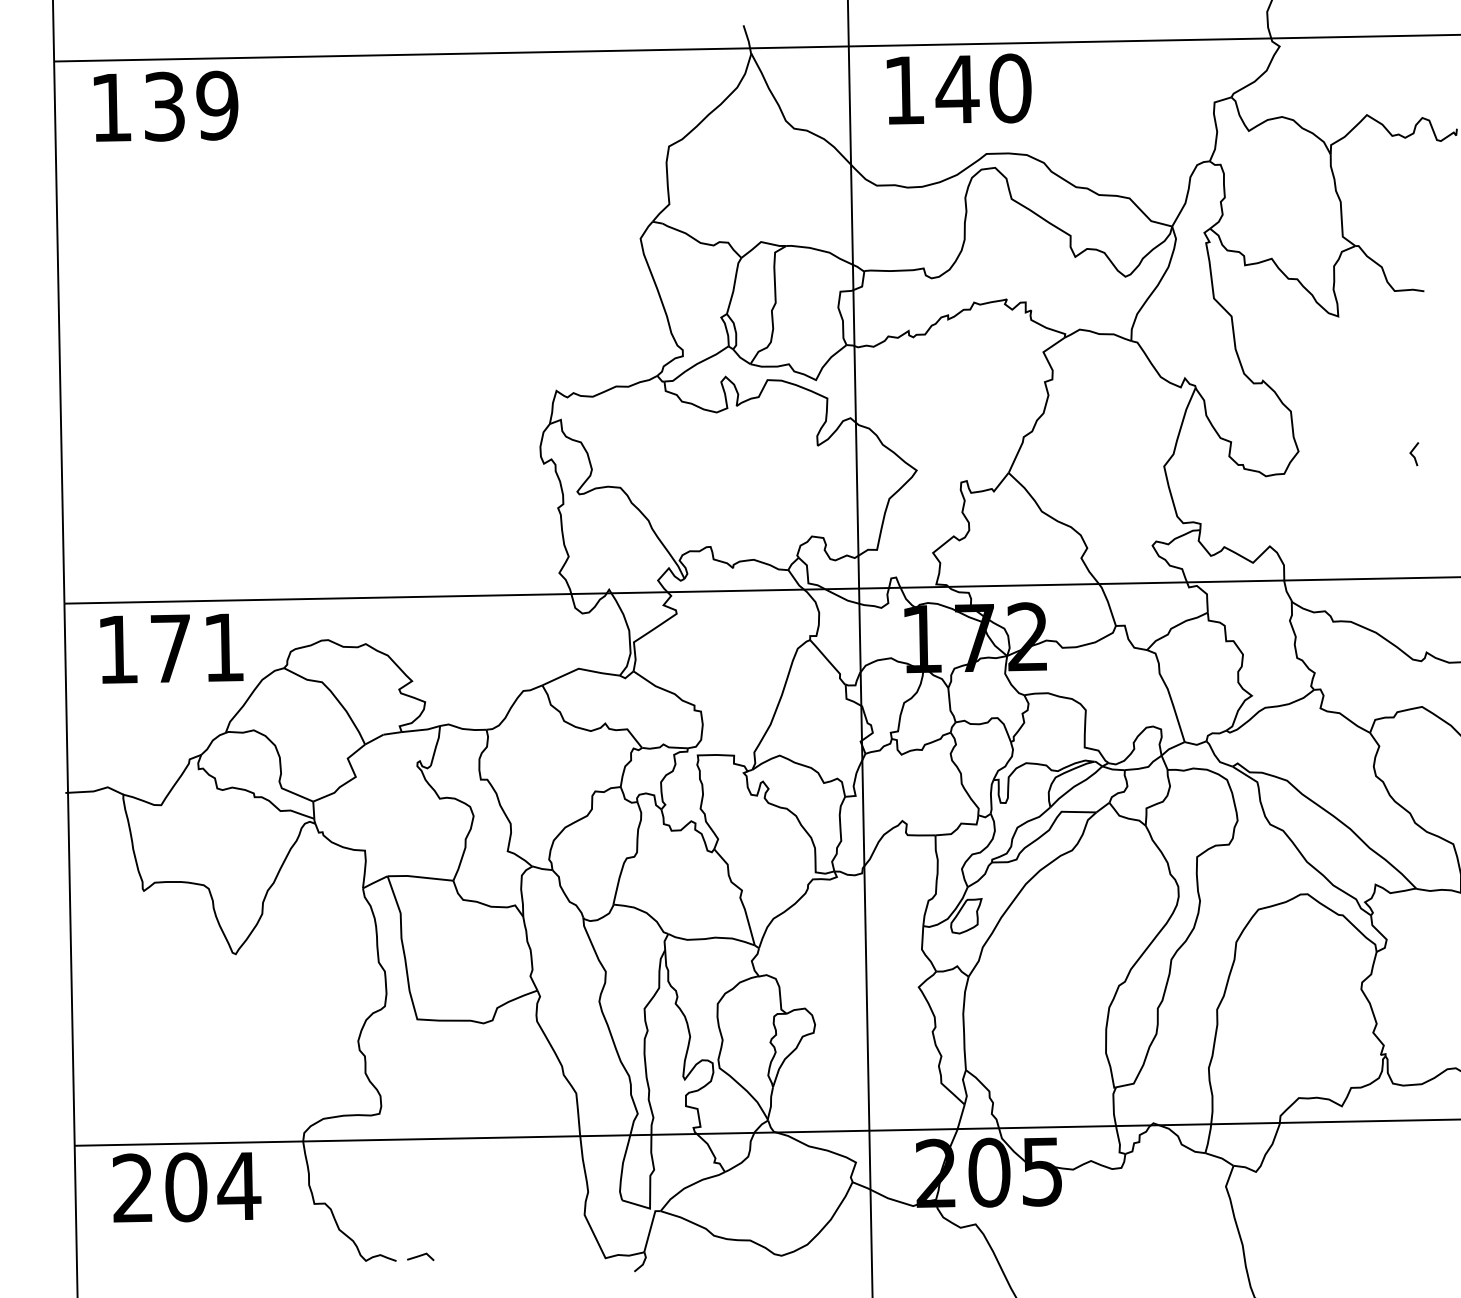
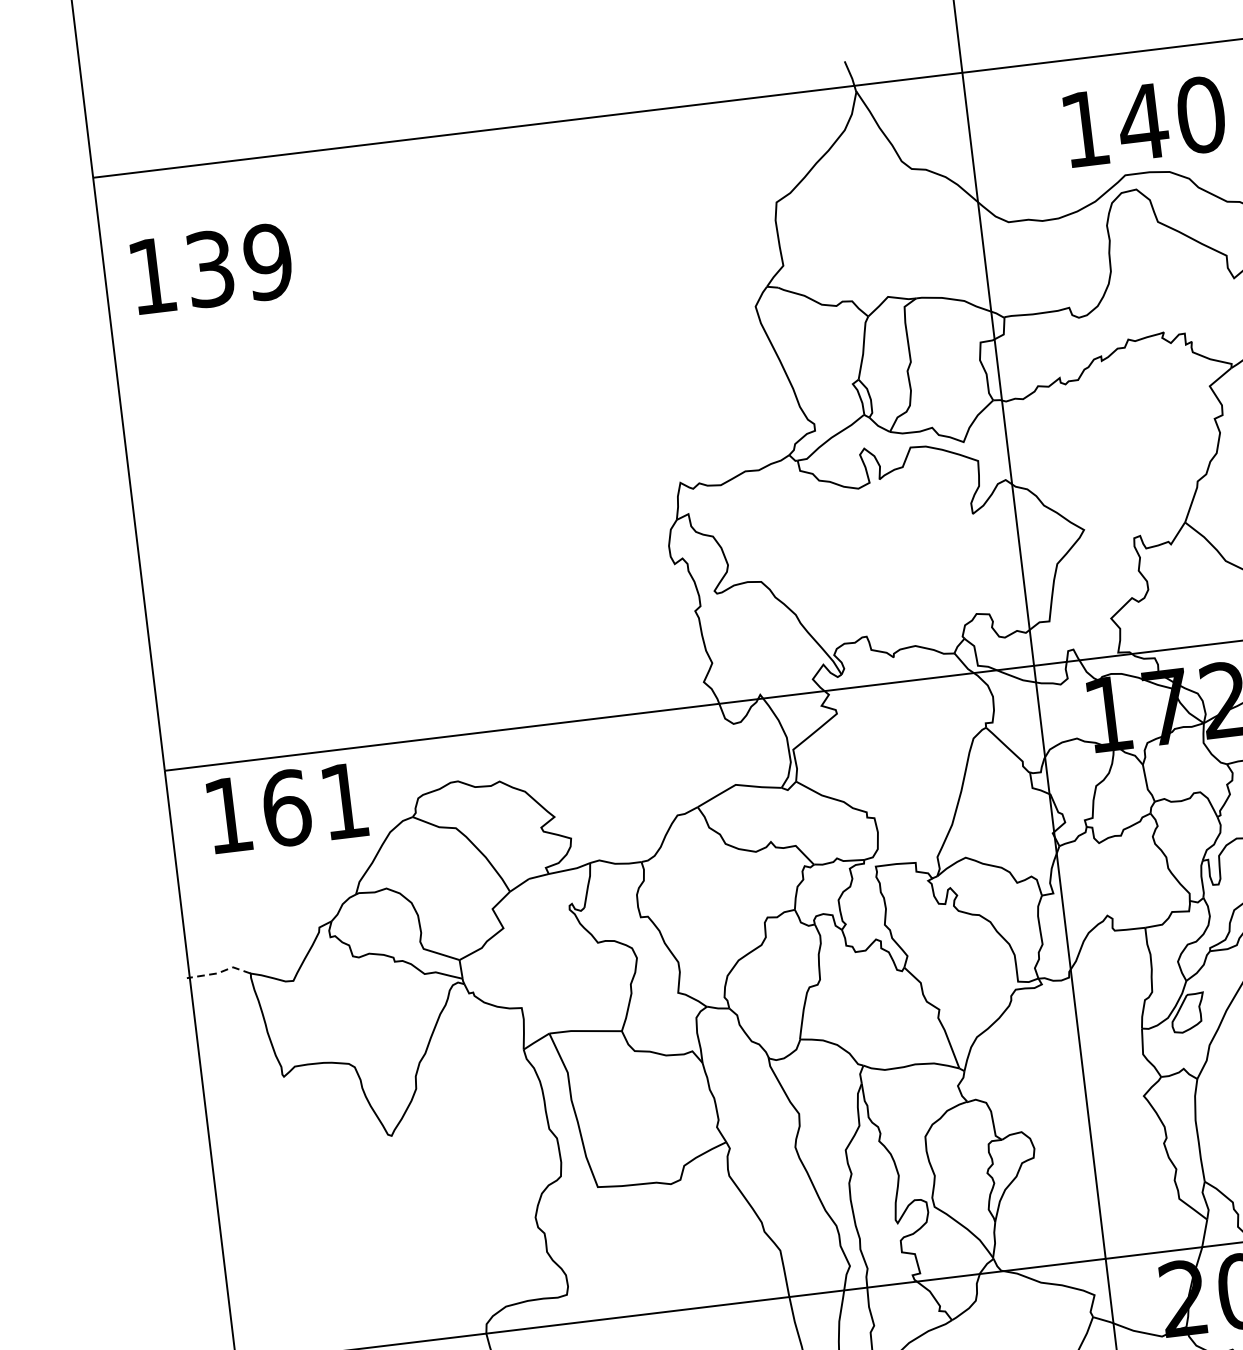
text: (958, 88) -> (1144, 120), moved
text: (165, 105) -> (211, 267), moved
text: (171, 648) -> (287, 808), 171 -> 161
line: (95, 790) -> (219, 972), solid -> dashed

